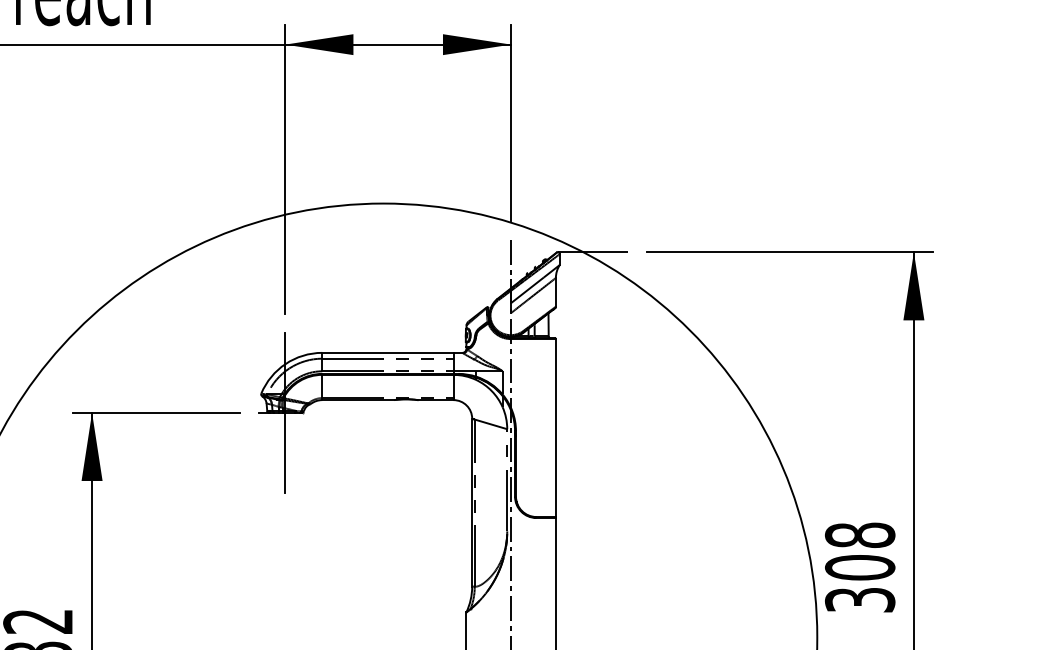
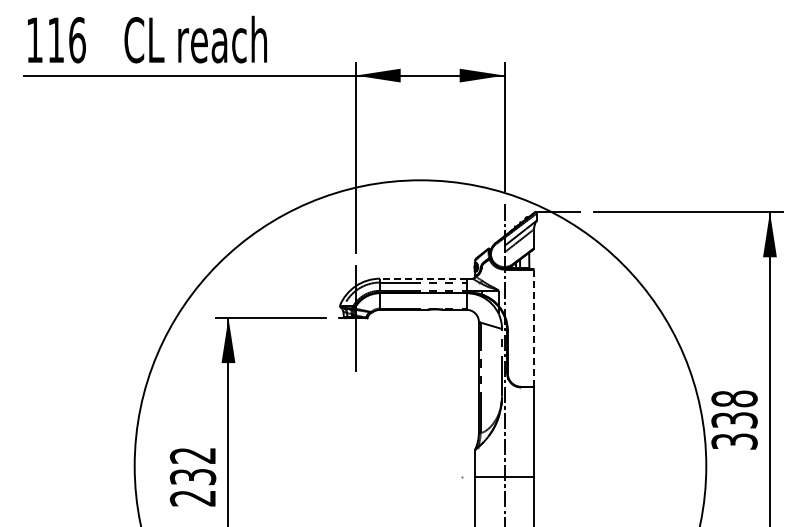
line: (386, 352) -> (422, 278), solid -> dashed
line: (556, 428) -> (534, 328), solid -> dashed
text: (860, 566) -> (734, 419), 308 -> 338

